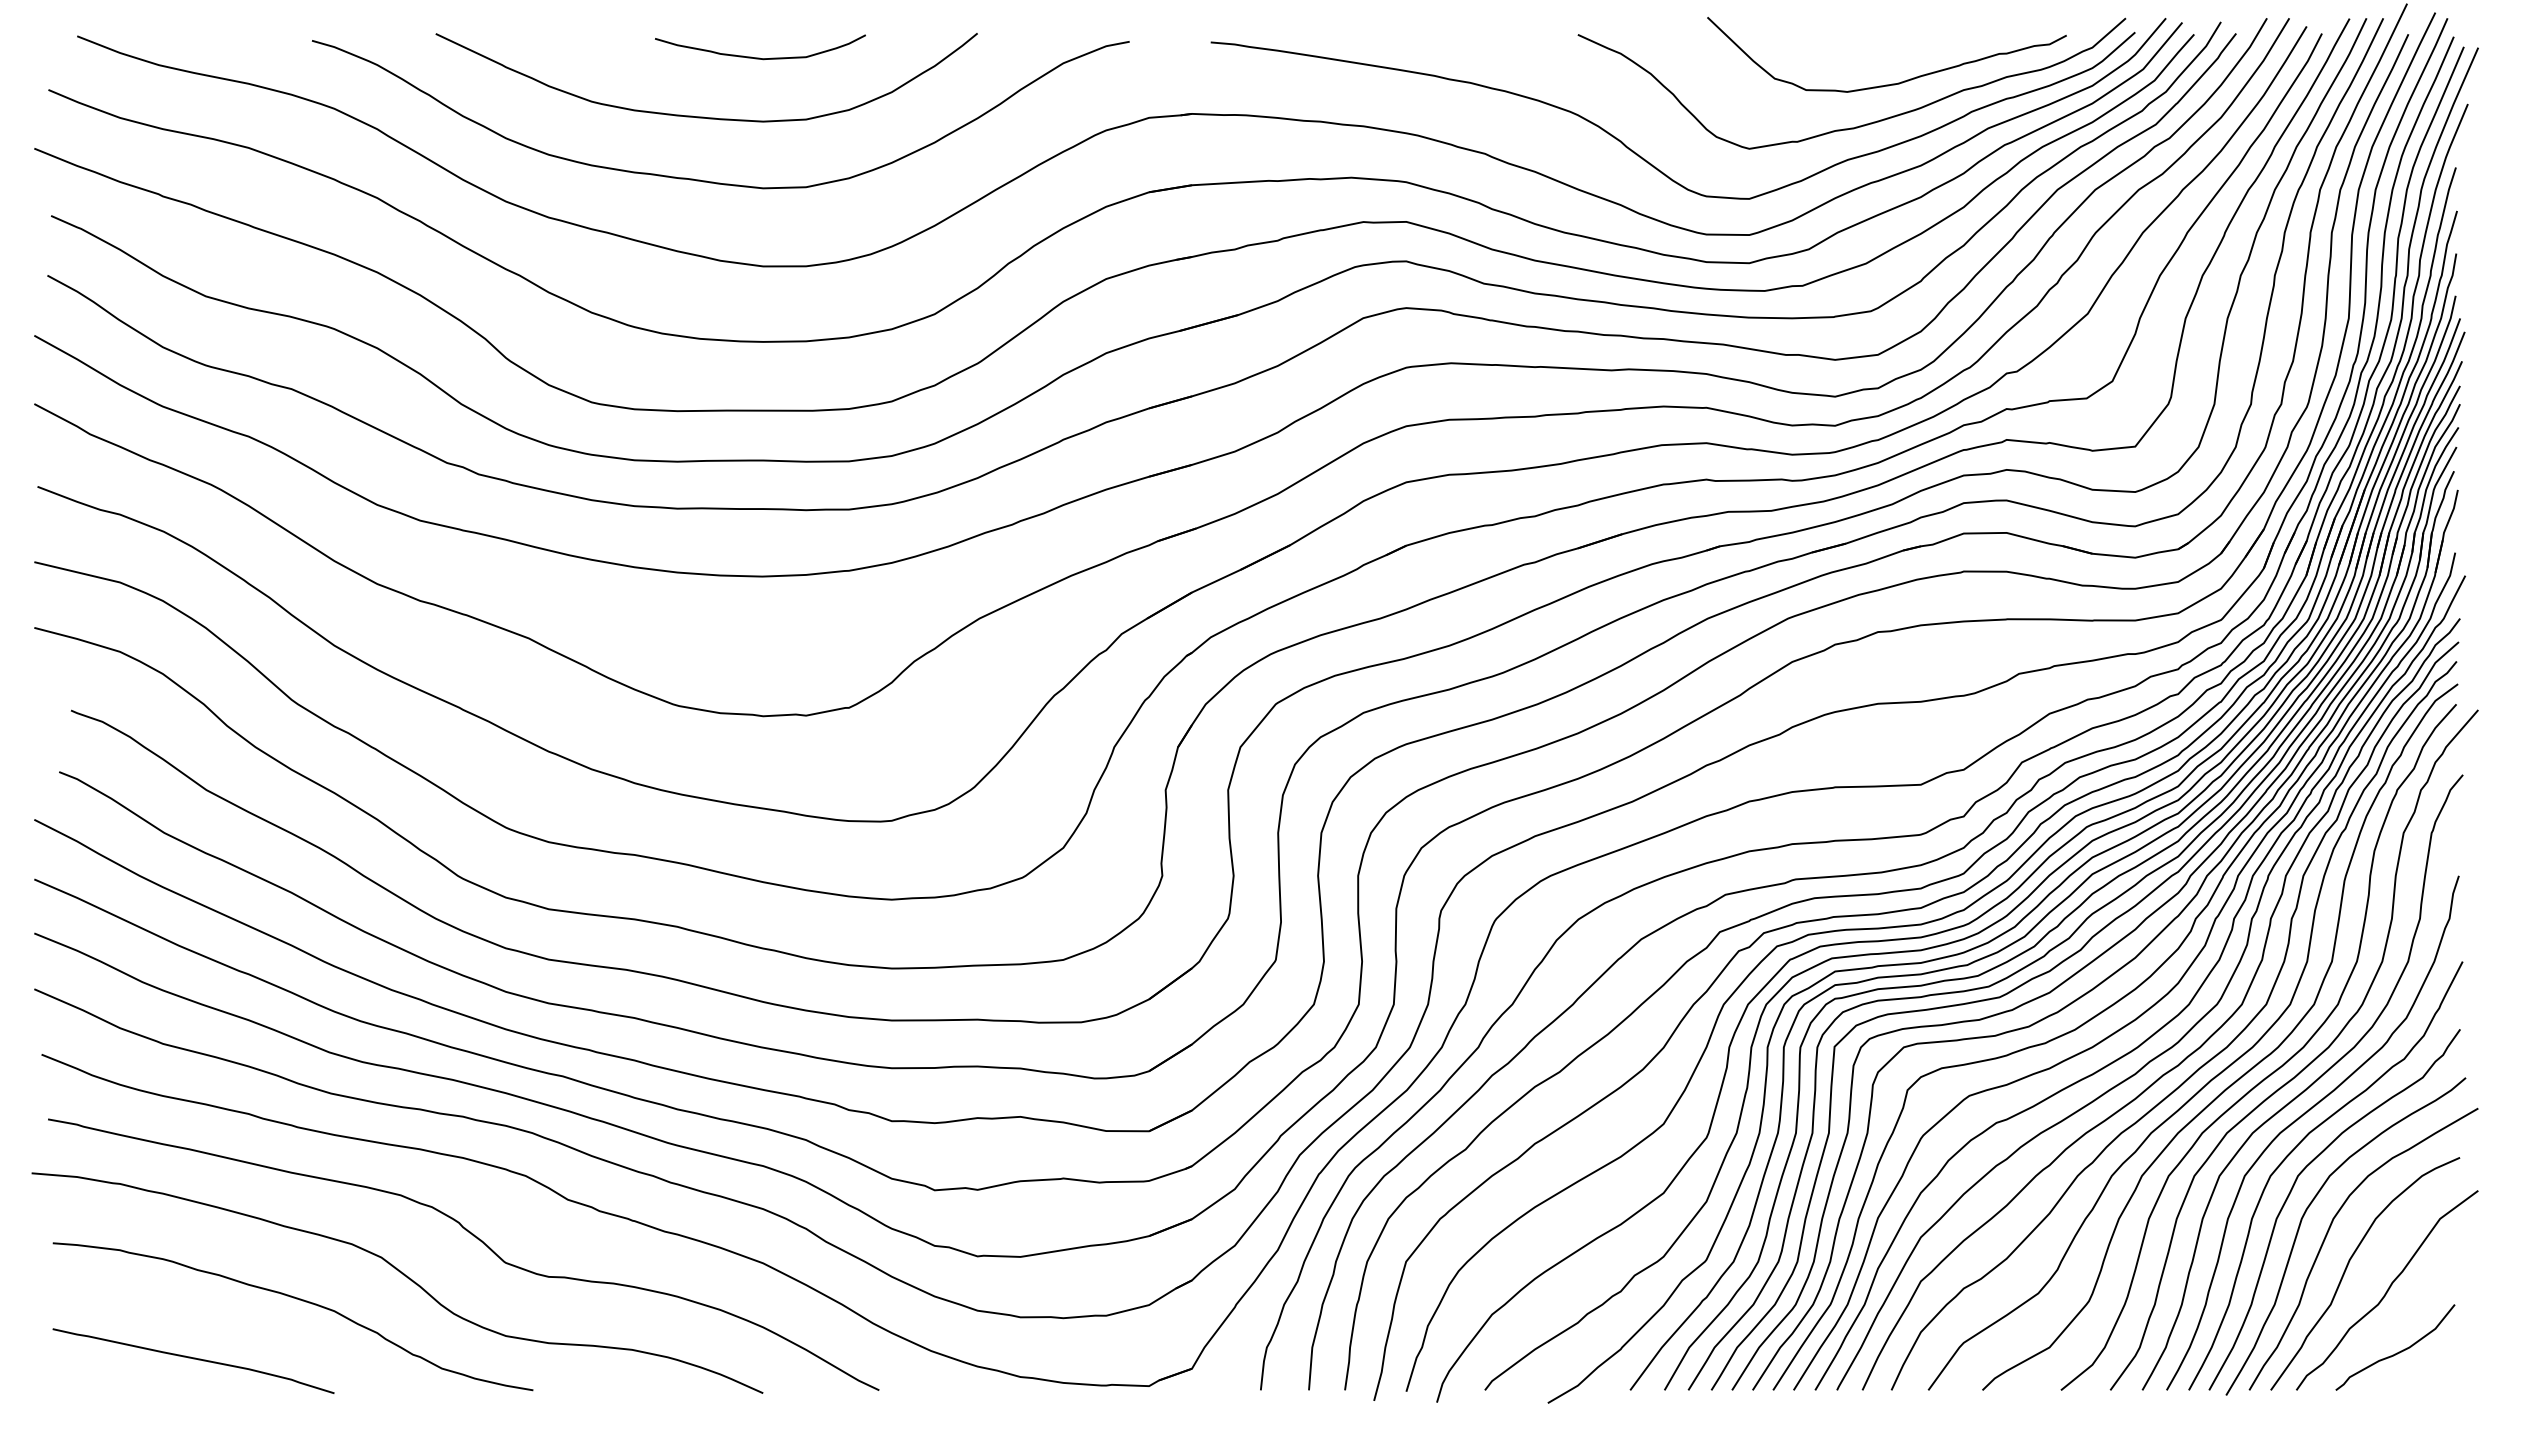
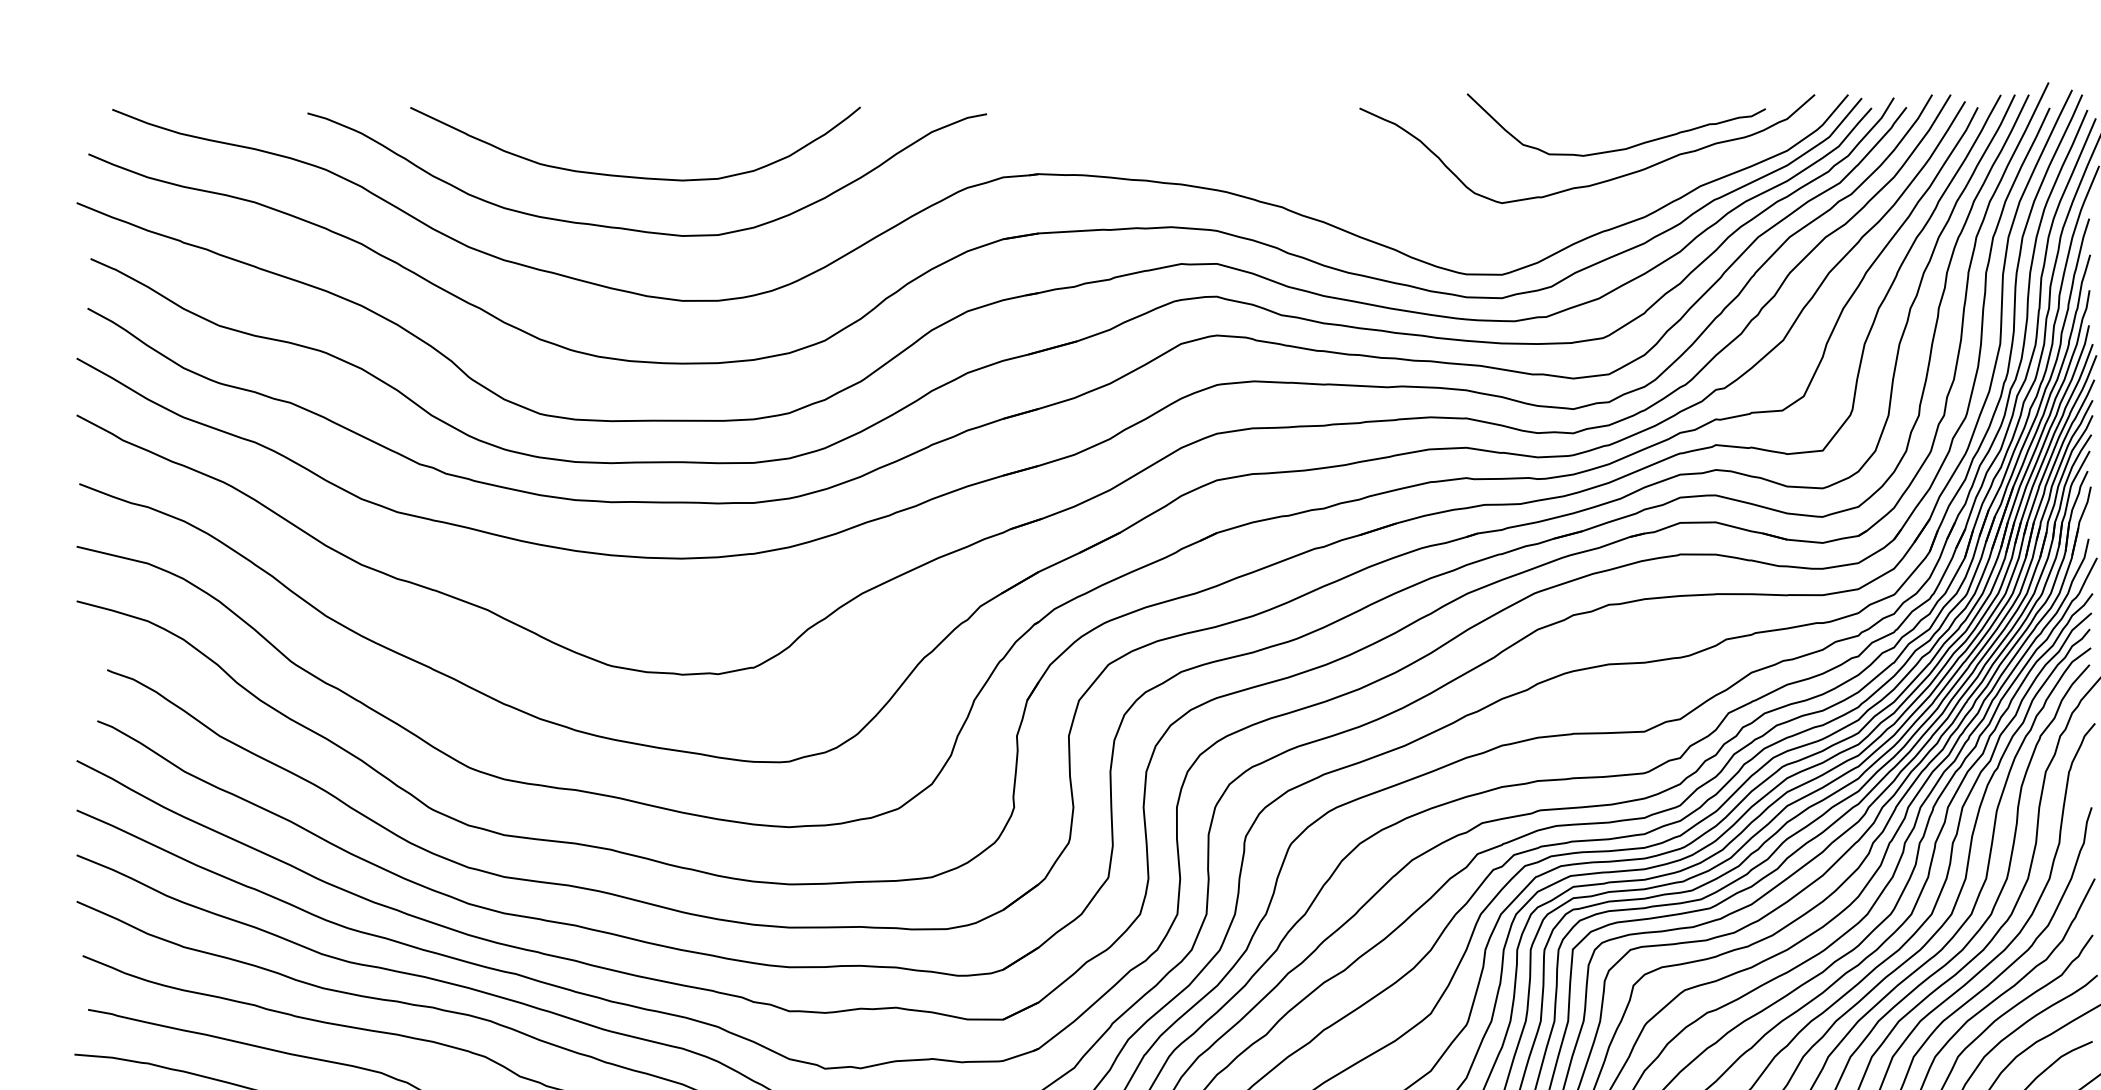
curve: (759, 57) -> (679, 127), removed
curve: (1640, 155) -> (1411, 208), removed

